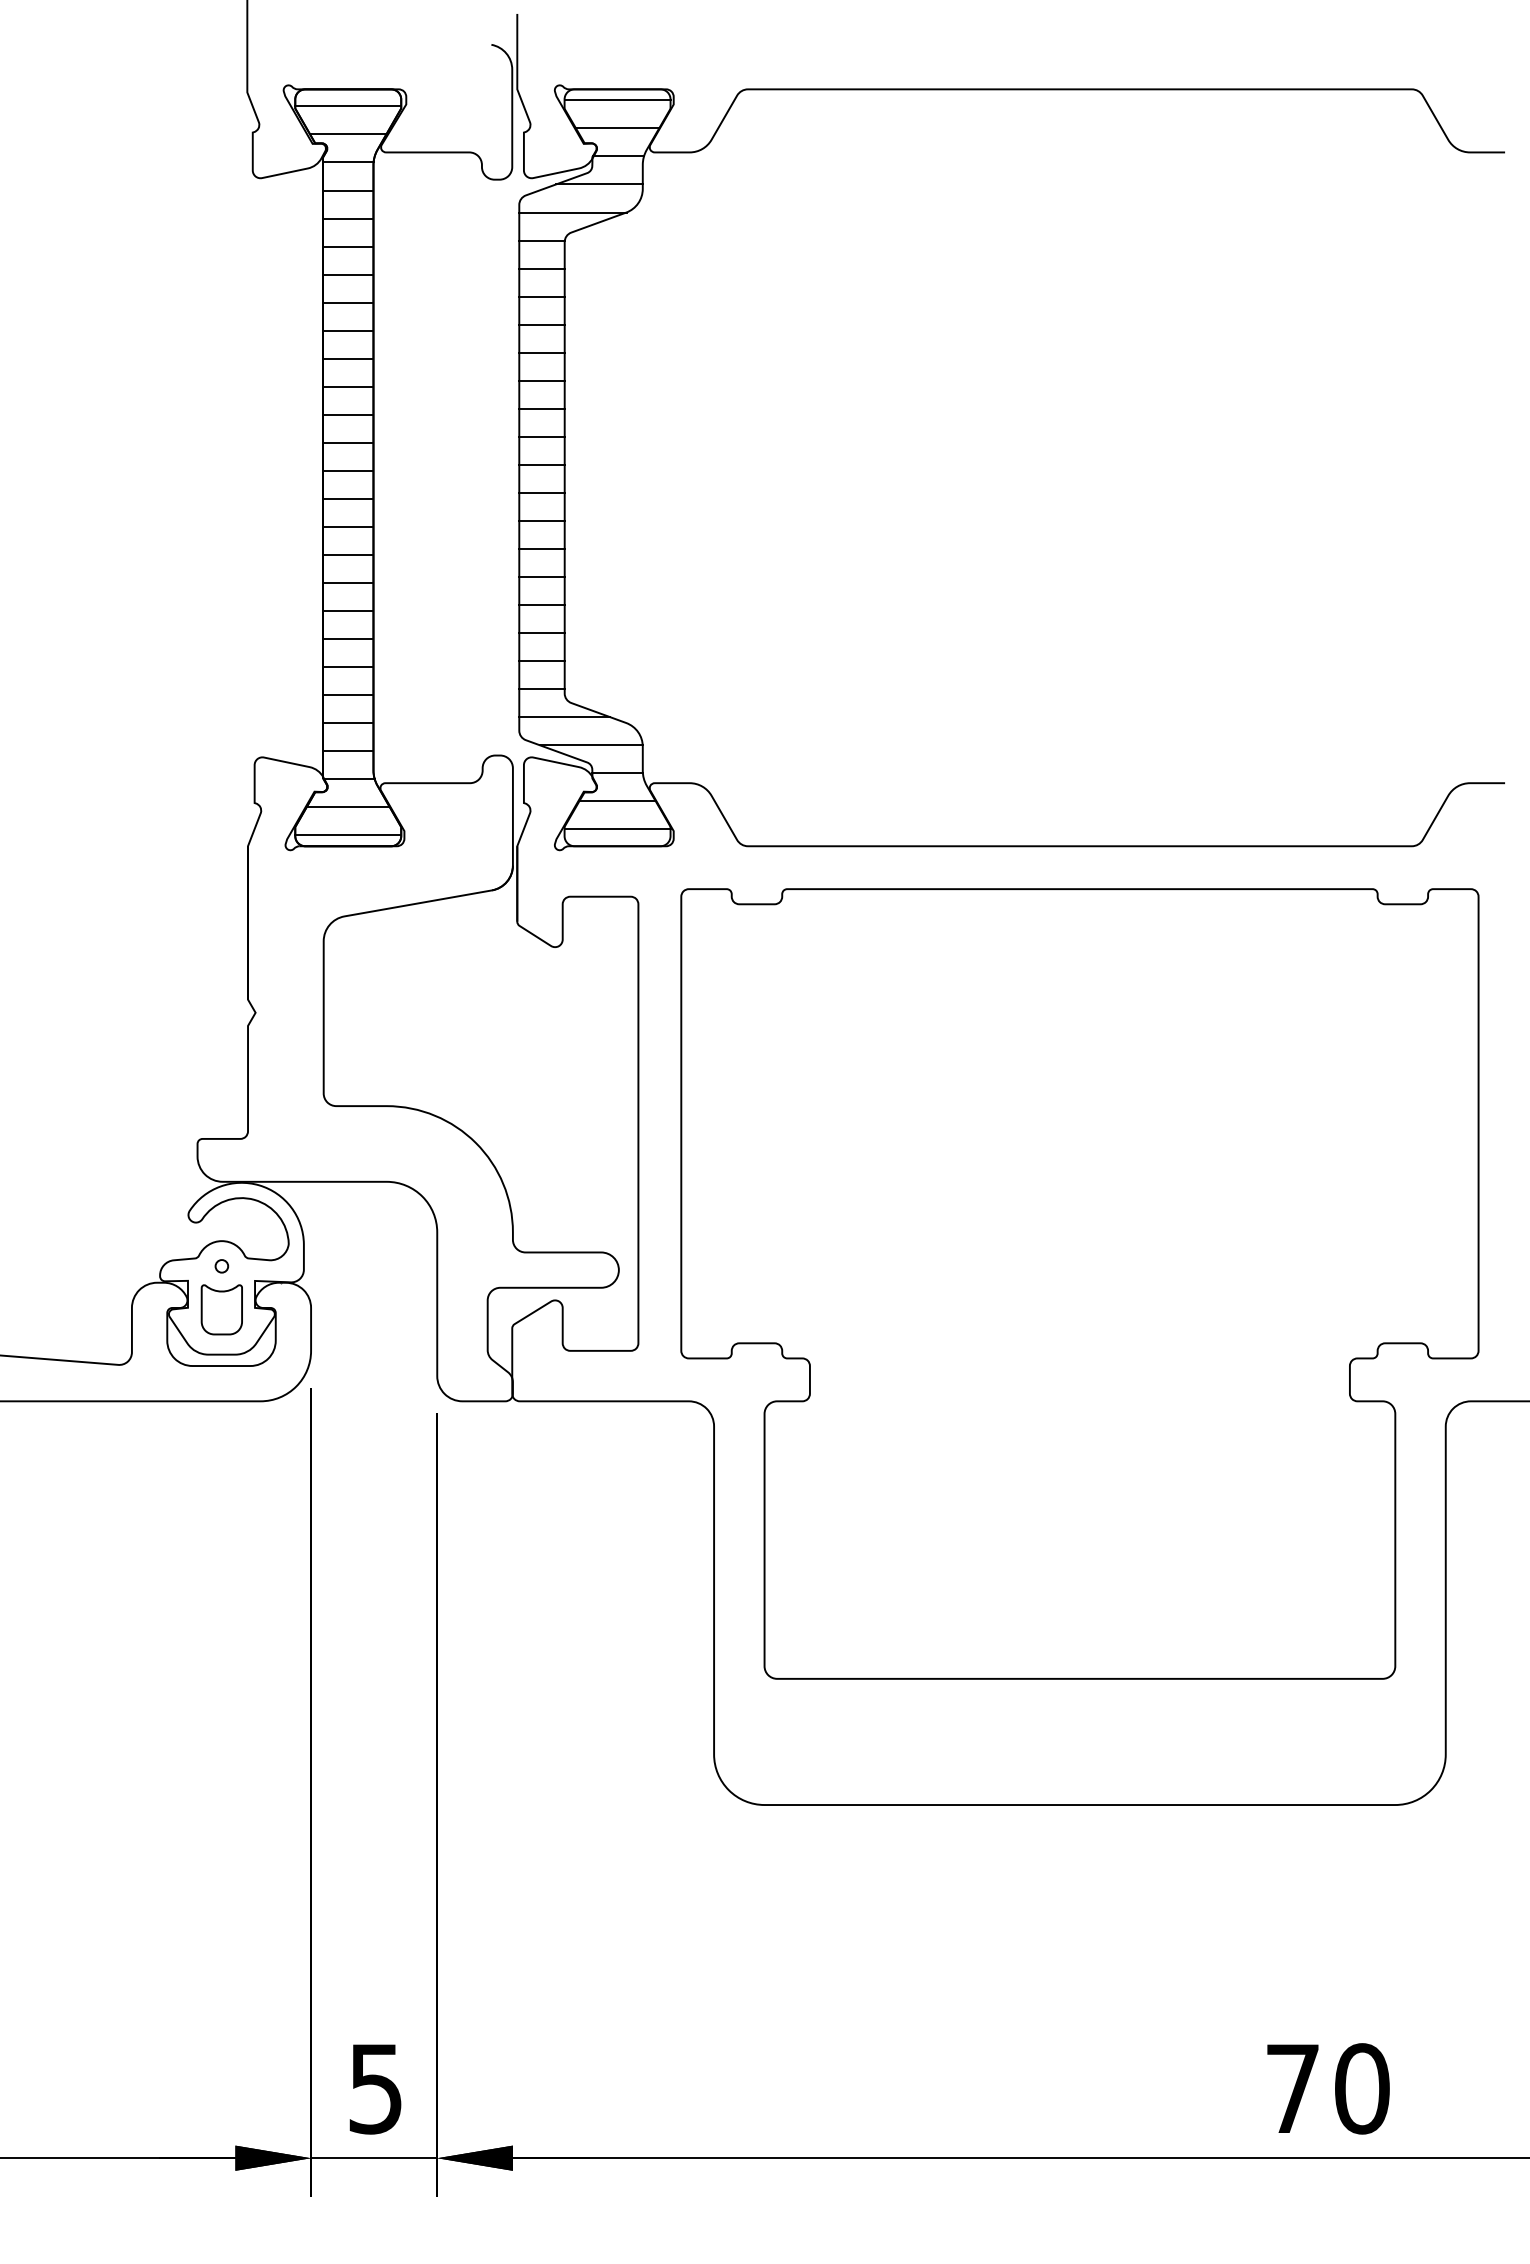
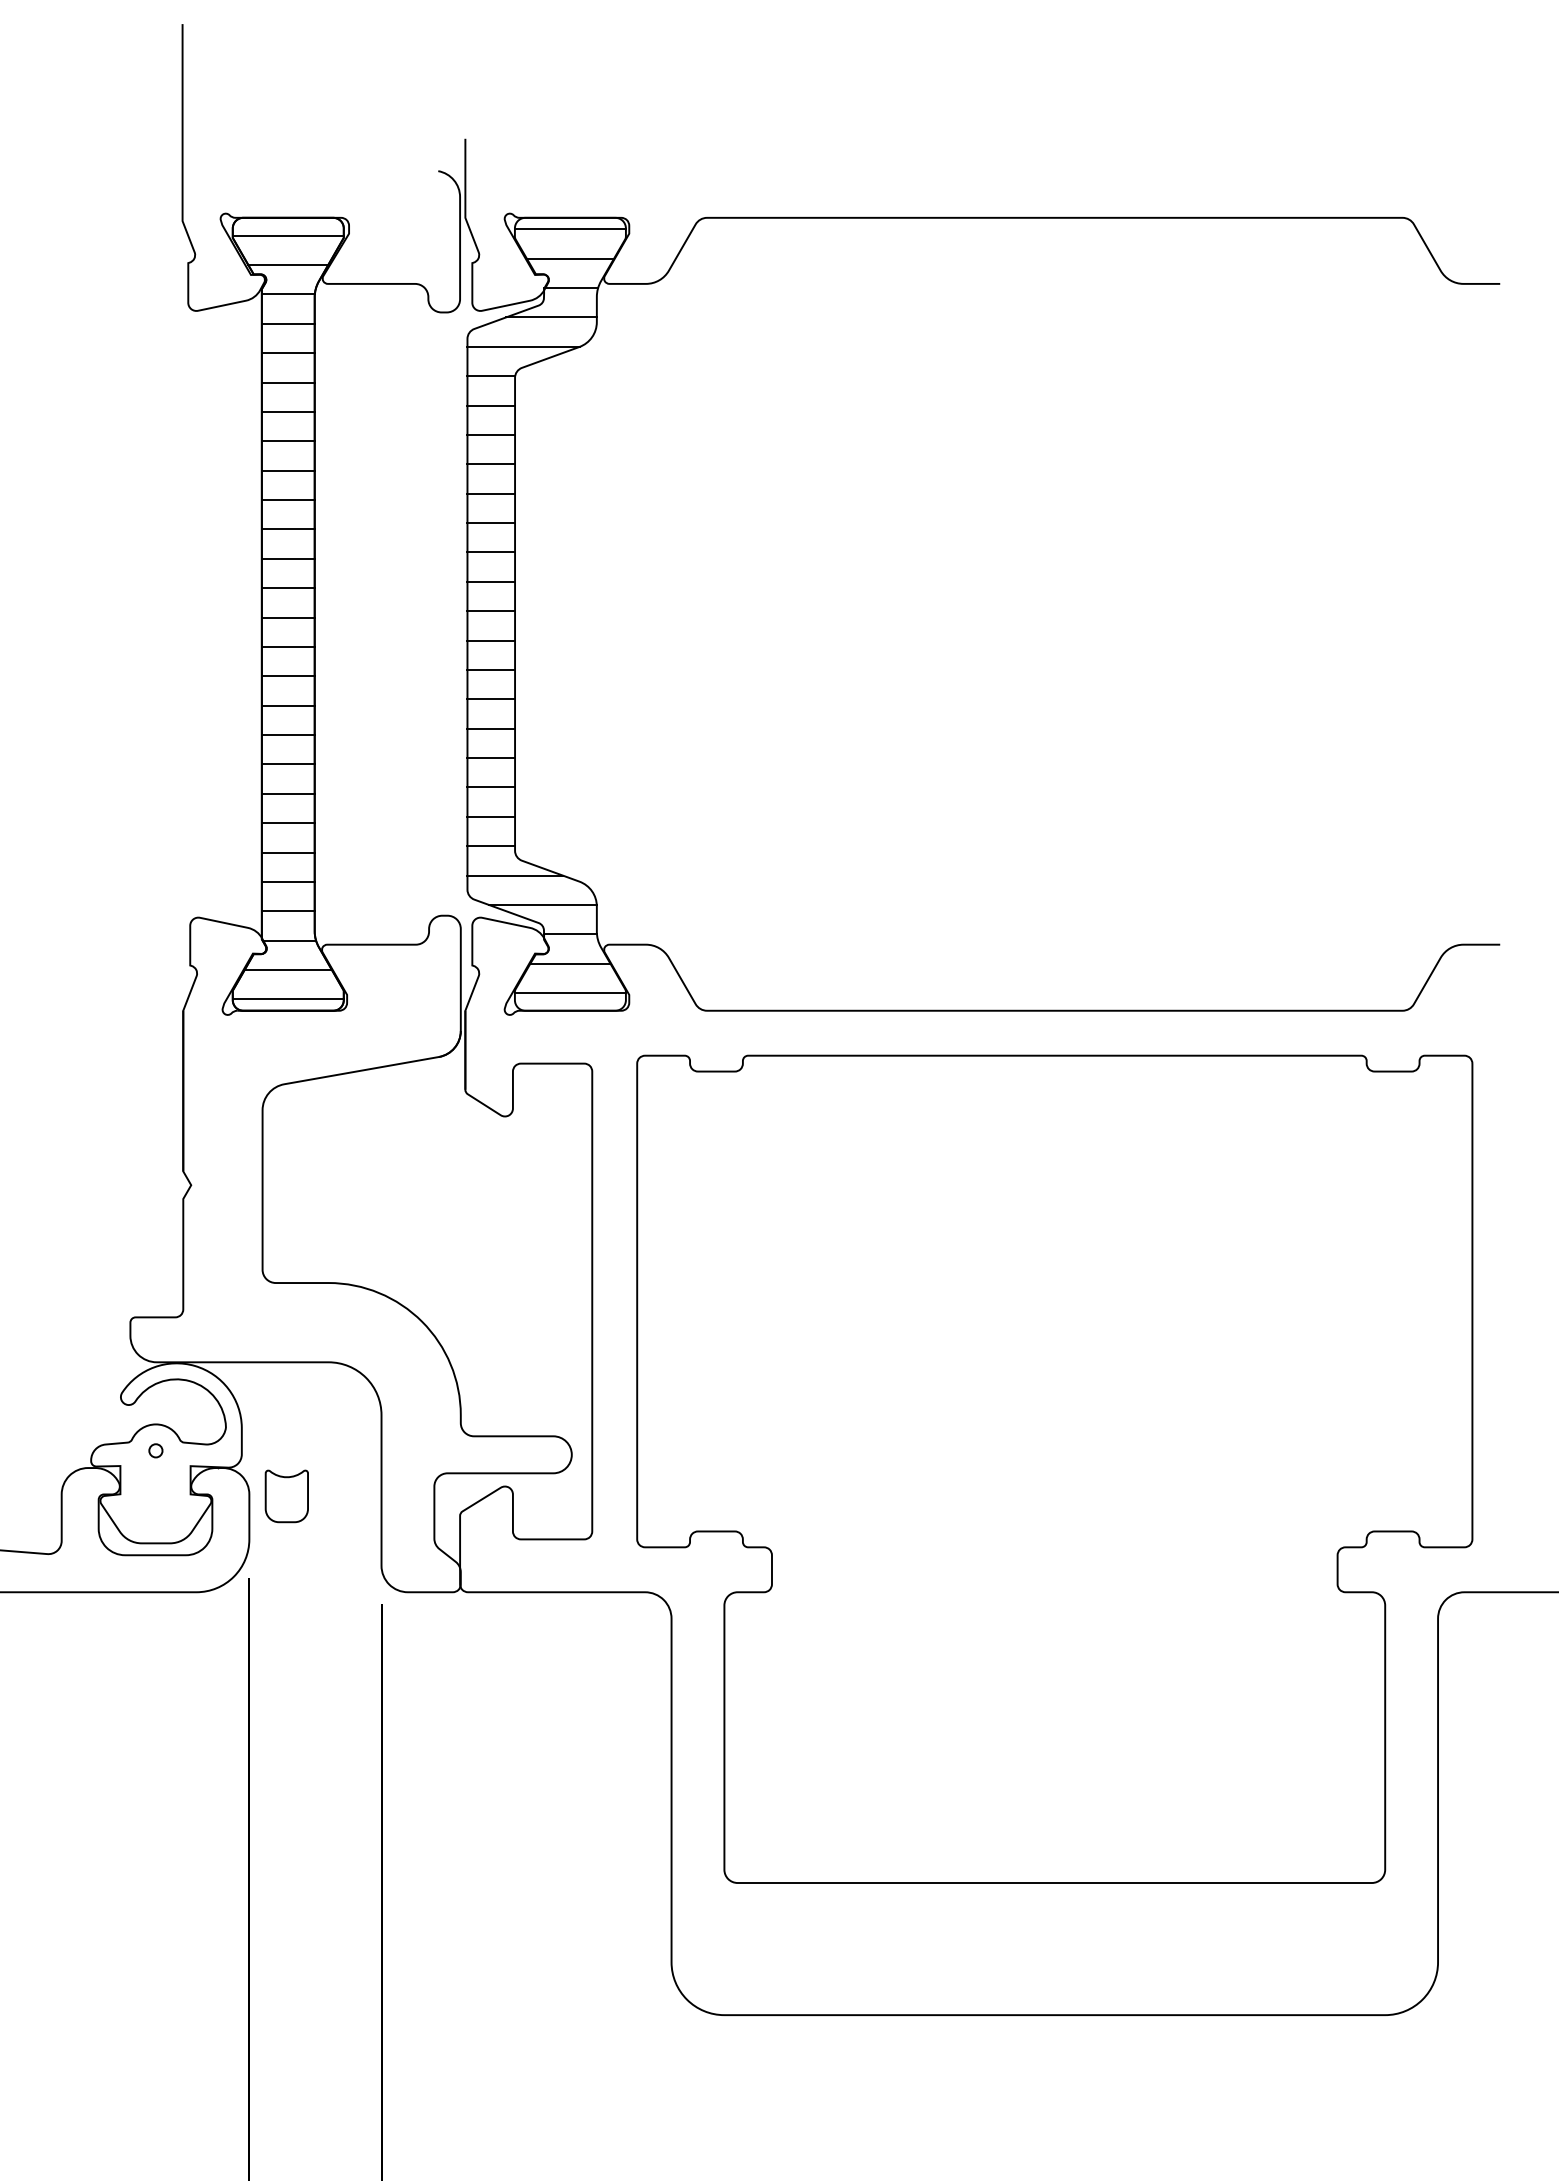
part: (221, 1309) -> (286, 1496), moved

